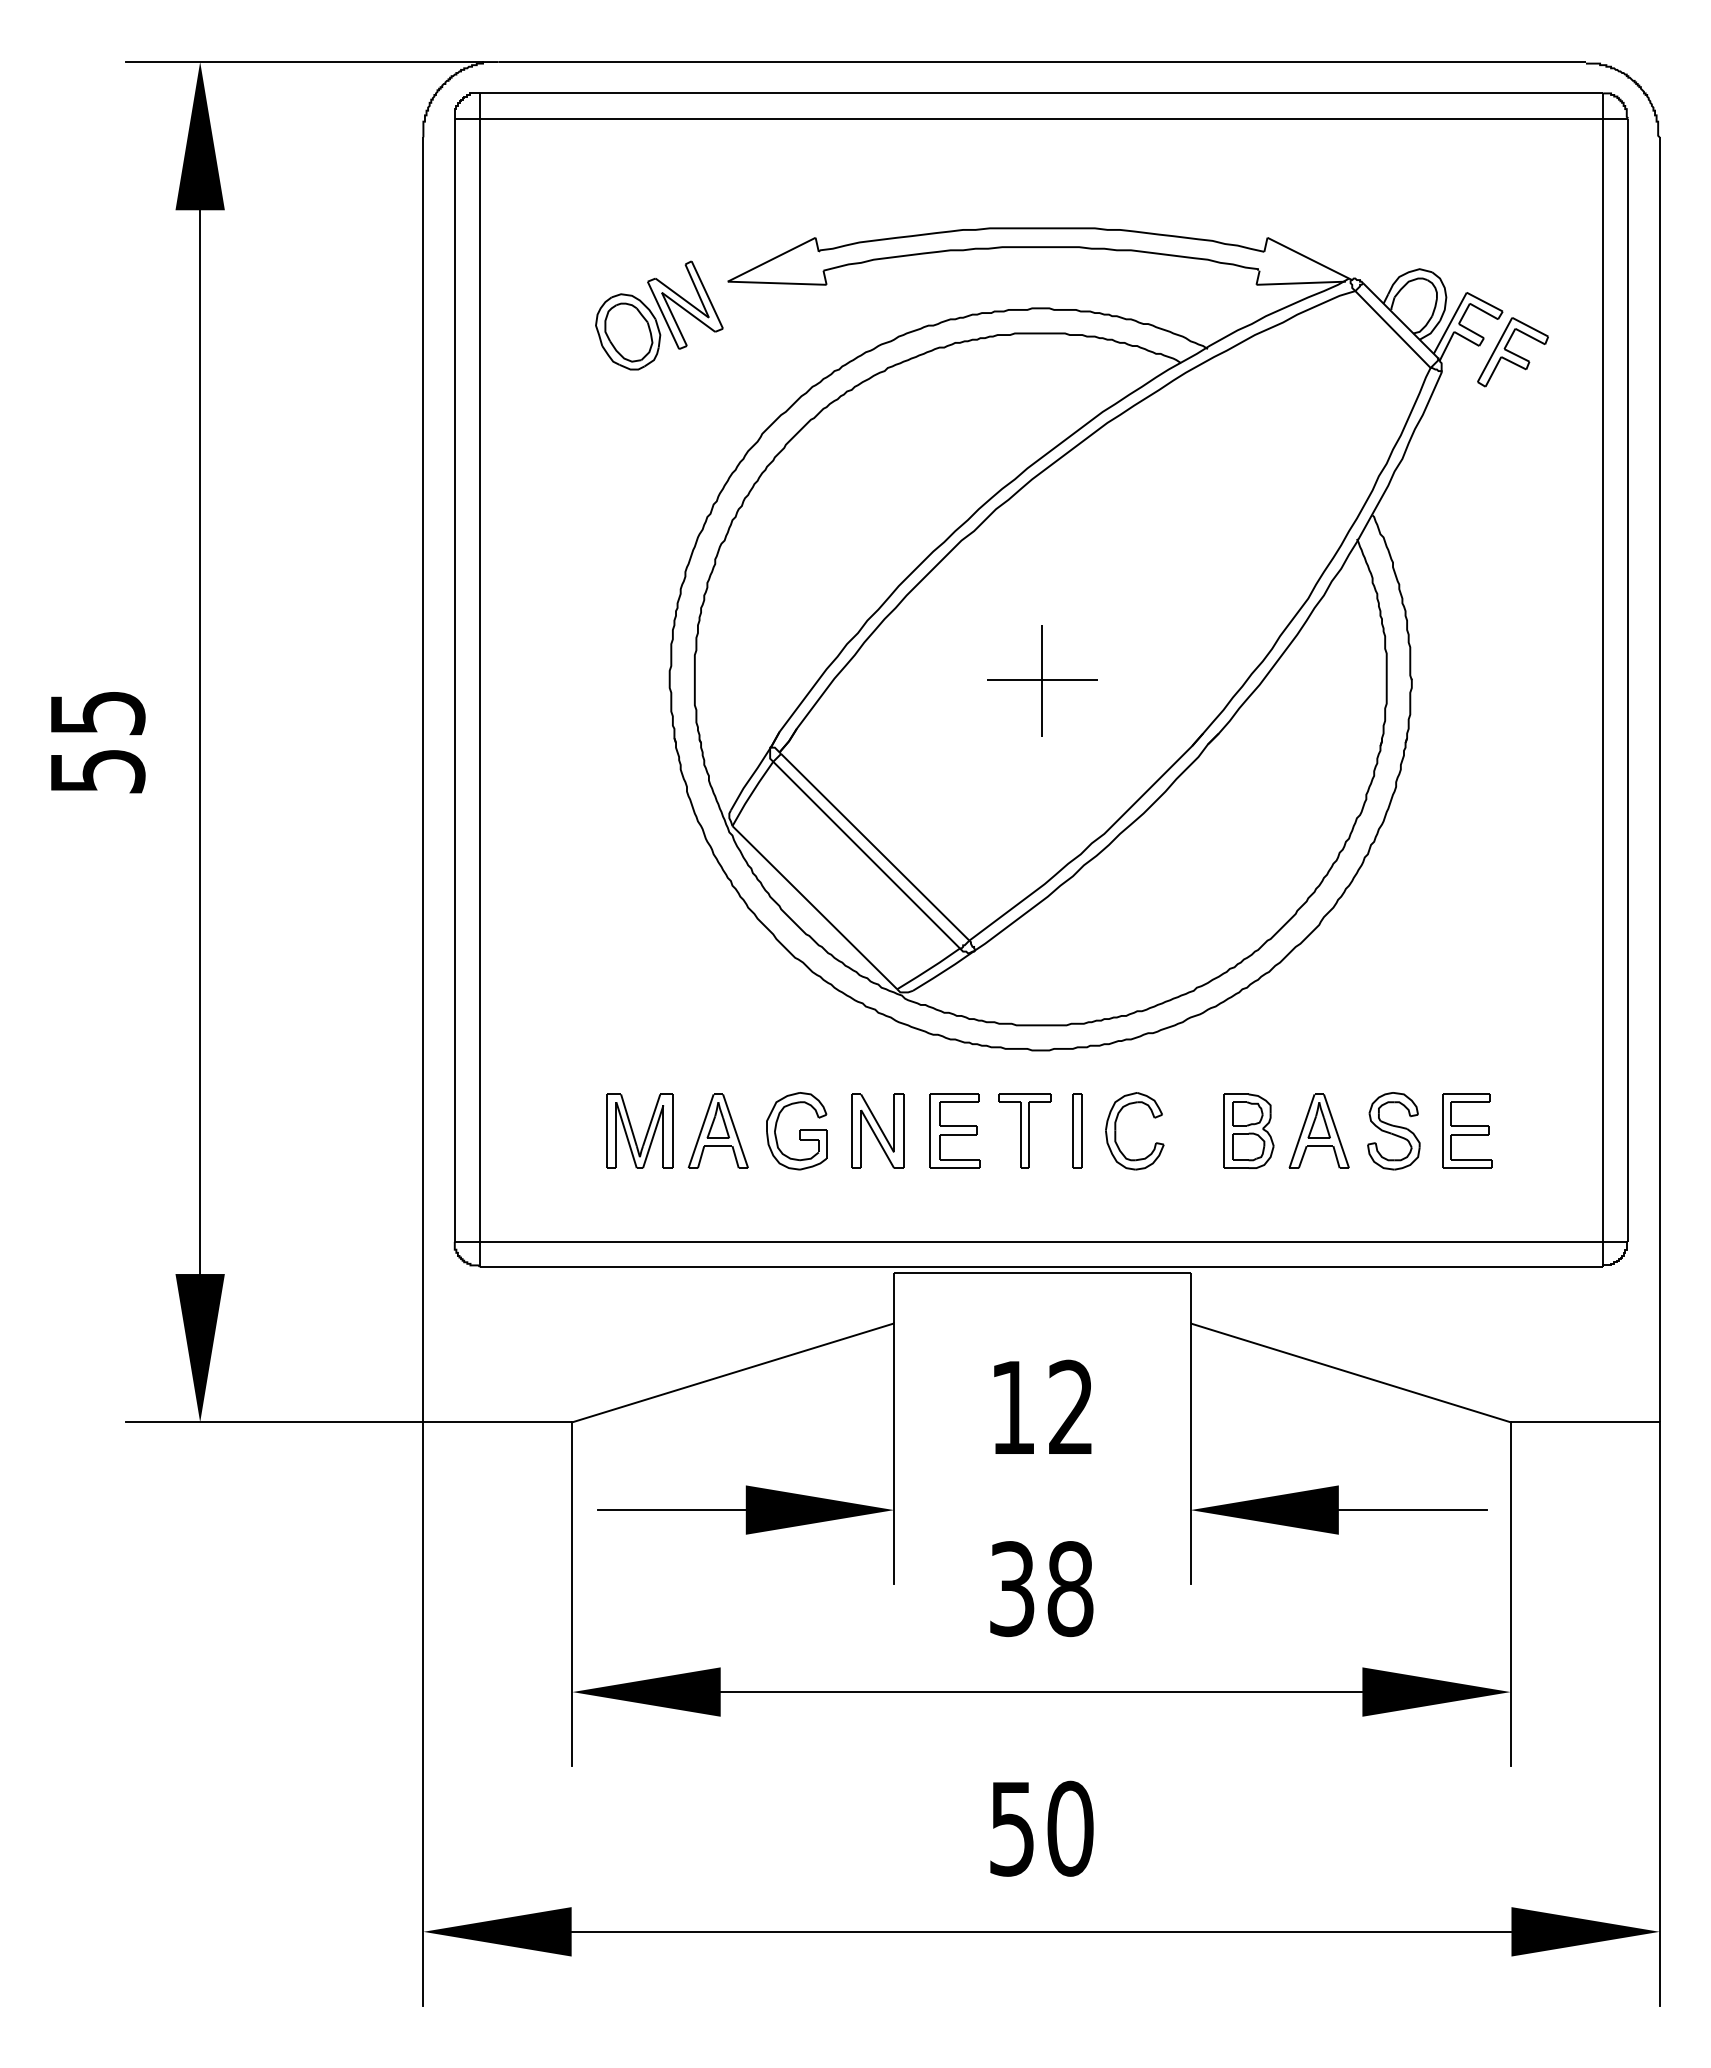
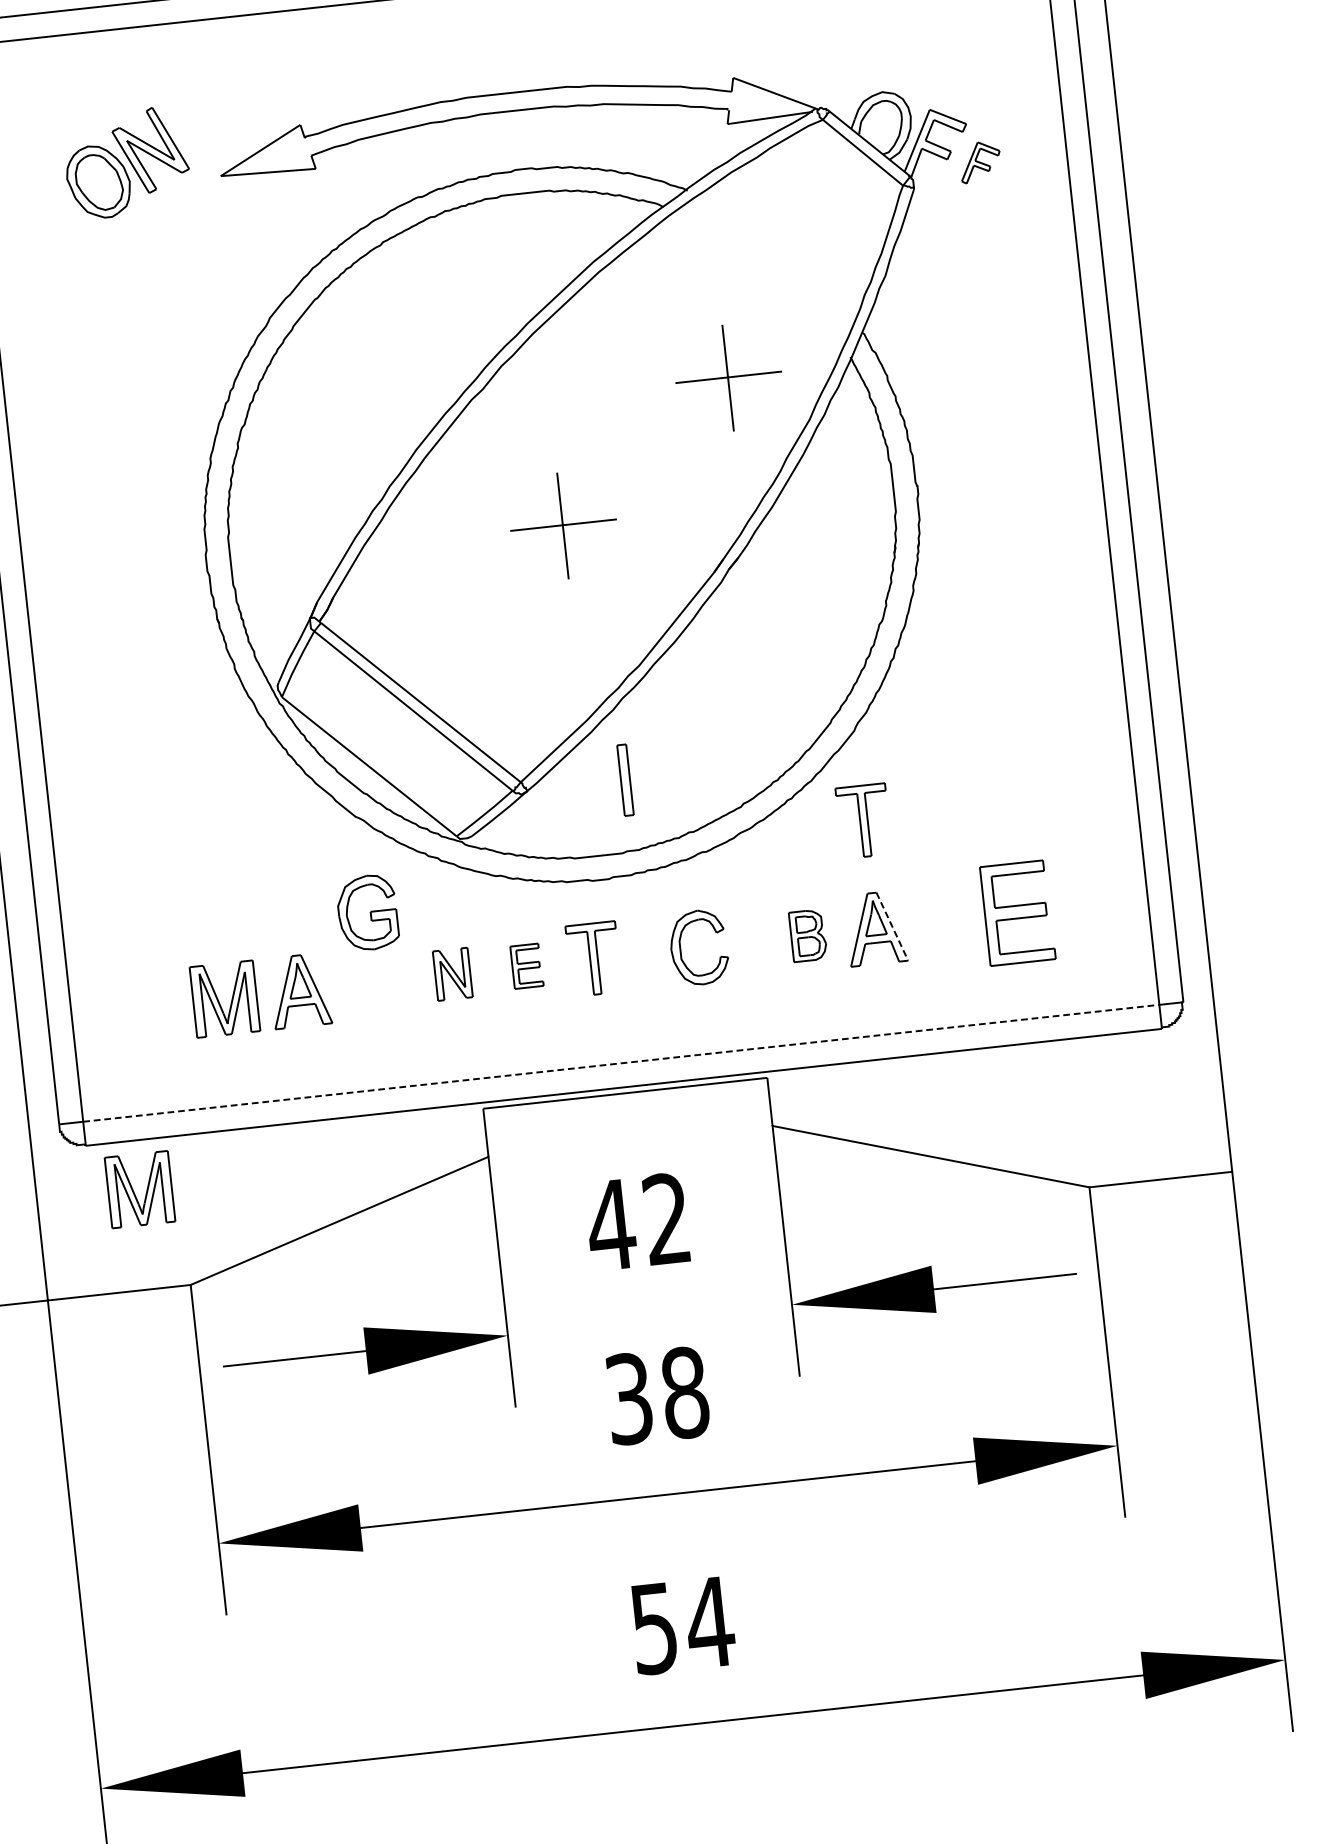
part: (659, 315) -> (126, 162), moved
part: (1512, 352) -> (979, 162), size x0.6
part: (1229, 546) -> (728, 377), added
part: (1318, 1018) -> (863, 820), added
part: (877, 1130) -> (452, 973), size x0.7
part: (954, 1130) -> (526, 965), size x0.6
part: (1077, 1130) -> (625, 779), moved
part: (1248, 1130) -> (807, 935), size x0.7
part: (1467, 1130) -> (1017, 912), size x1.4
part: (796, 1131) -> (367, 913), moved
line: (1336, 1131) -> (892, 926), solid -> dashed
part: (1393, 1131) -> (946, 920), removed
line: (1041, 1241) -> (621, 1062), solid -> dashed
part: (524, 1318) -> (133, 1190), added
text: (1012, 1407) -> (610, 1225), 12 -> 42
text: (1070, 1828) -> (710, 1622), 50 -> 54

